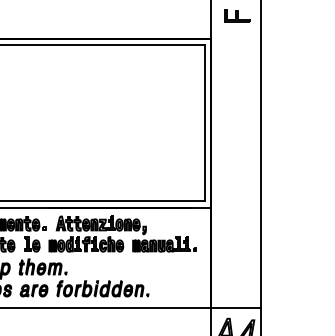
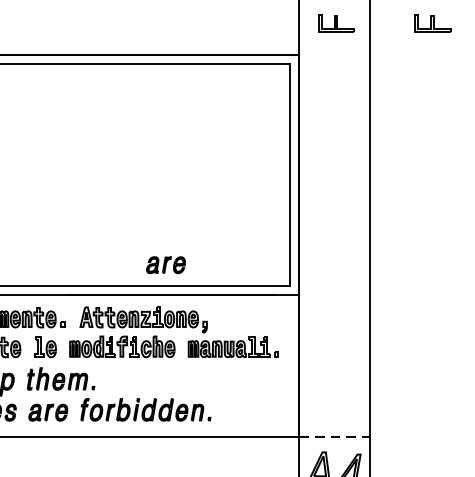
part: (305, 15) -> (433, 22), added
part: (116, 186) -> (165, 264), added
line: (236, 307) -> (335, 436), solid -> dashed

